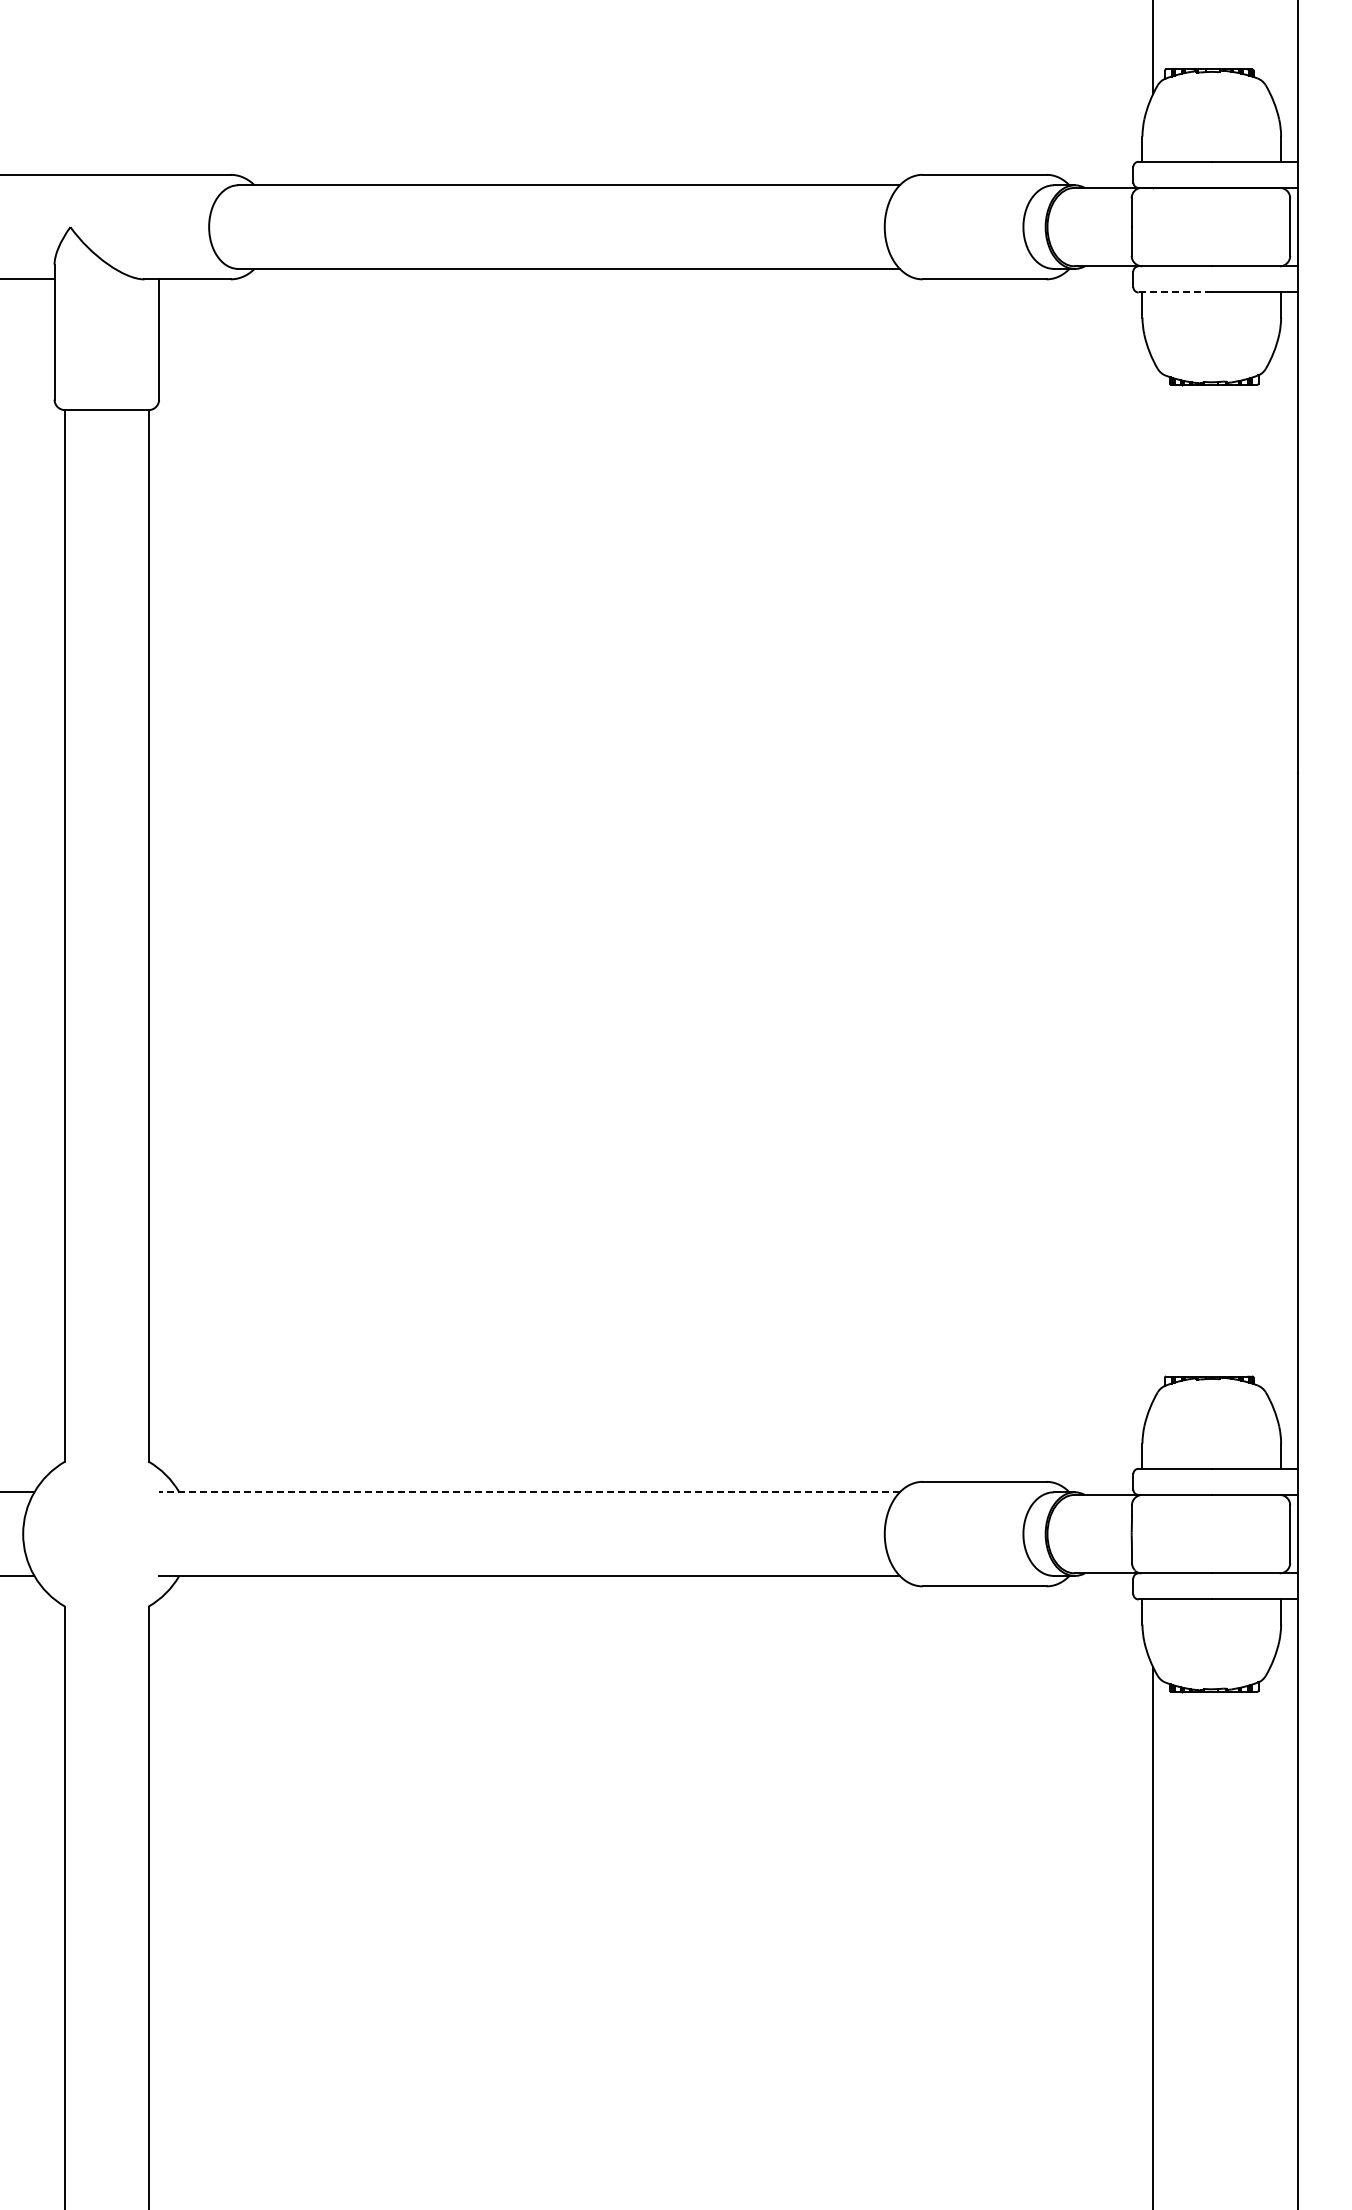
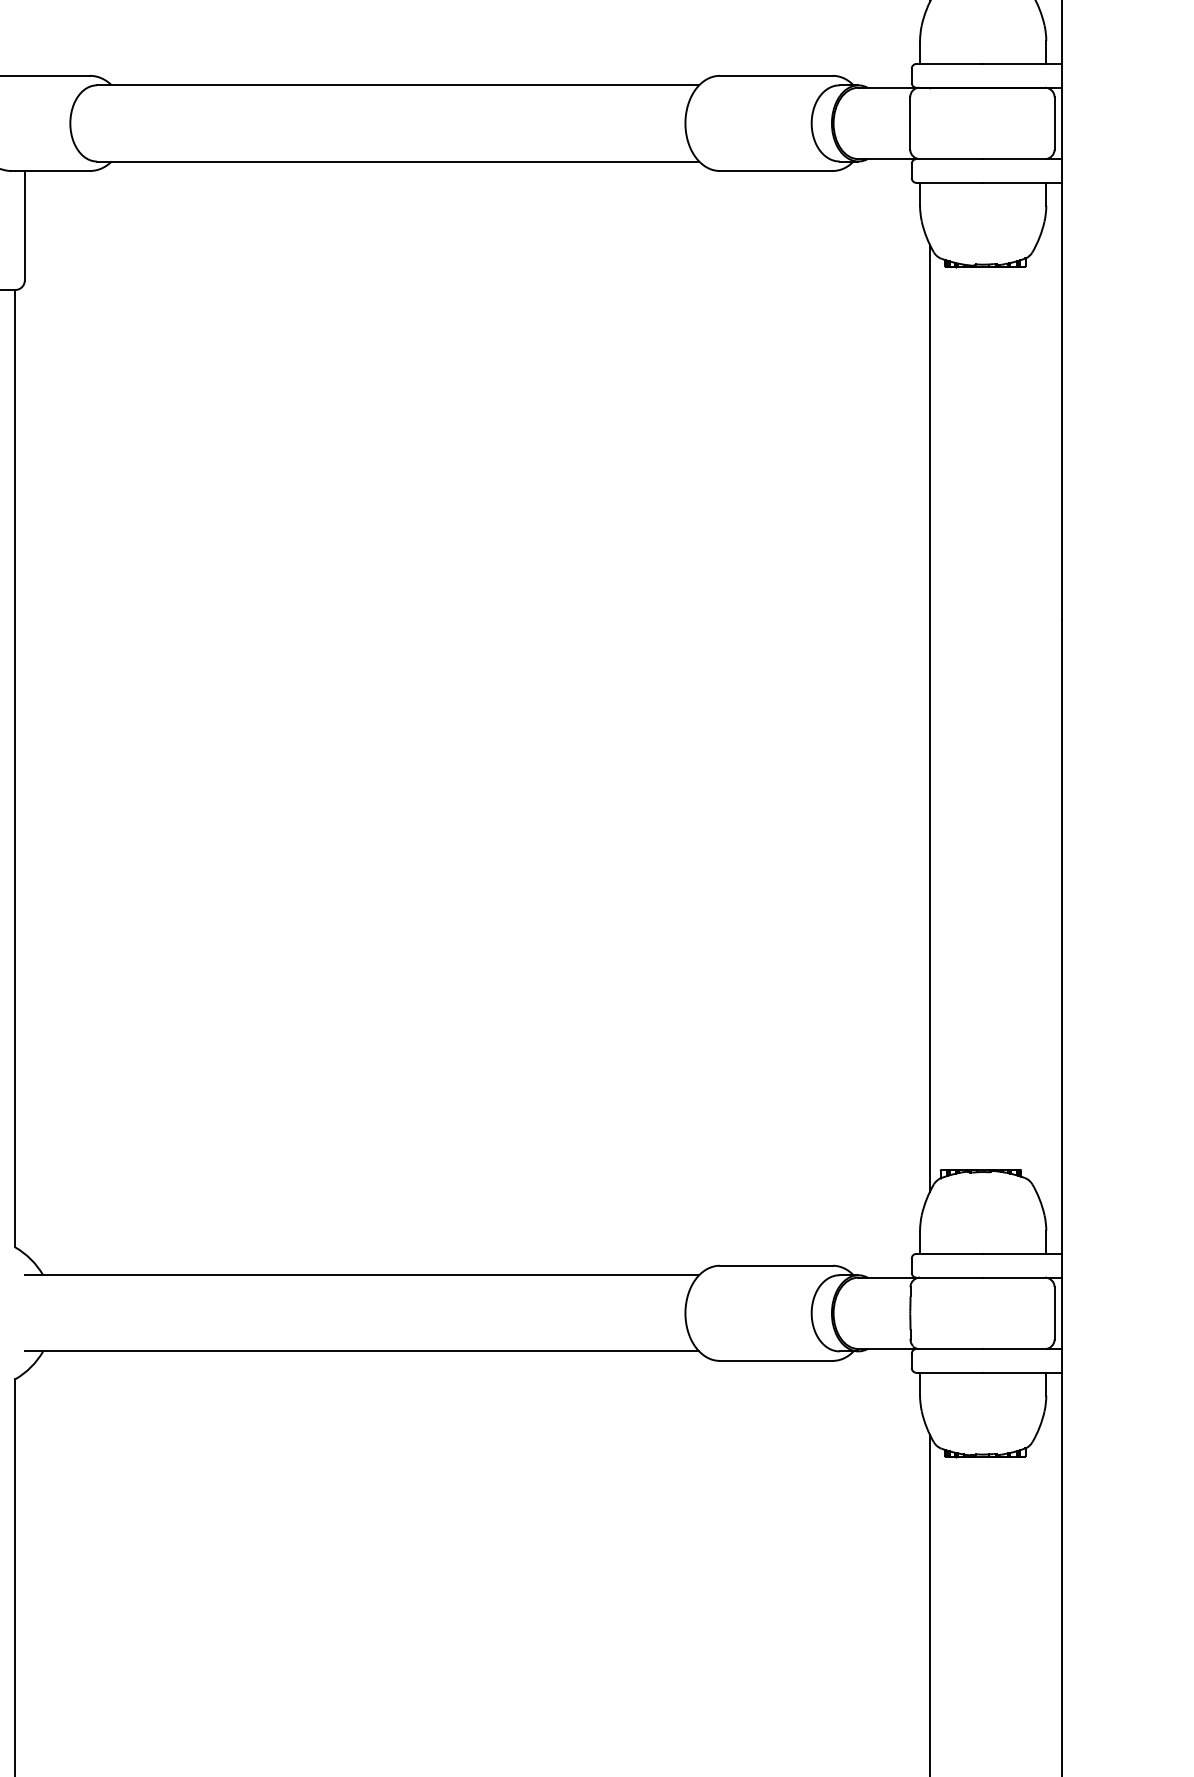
line: (1175, 292) -> (950, 182), dashed -> solid
line: (1153, 880) -> (930, 718), added
line: (529, 1492) -> (362, 1275), dashed -> solid

